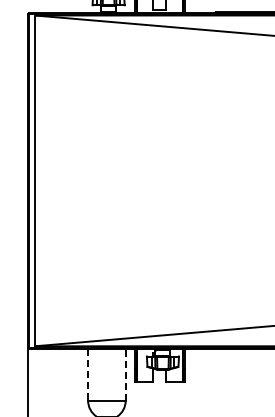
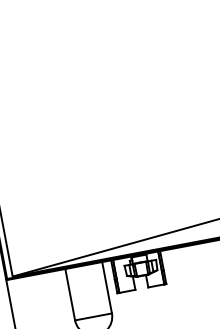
line: (125, 374) -> (106, 287), dashed -> solid
line: (88, 375) -> (70, 295), dashed -> solid

